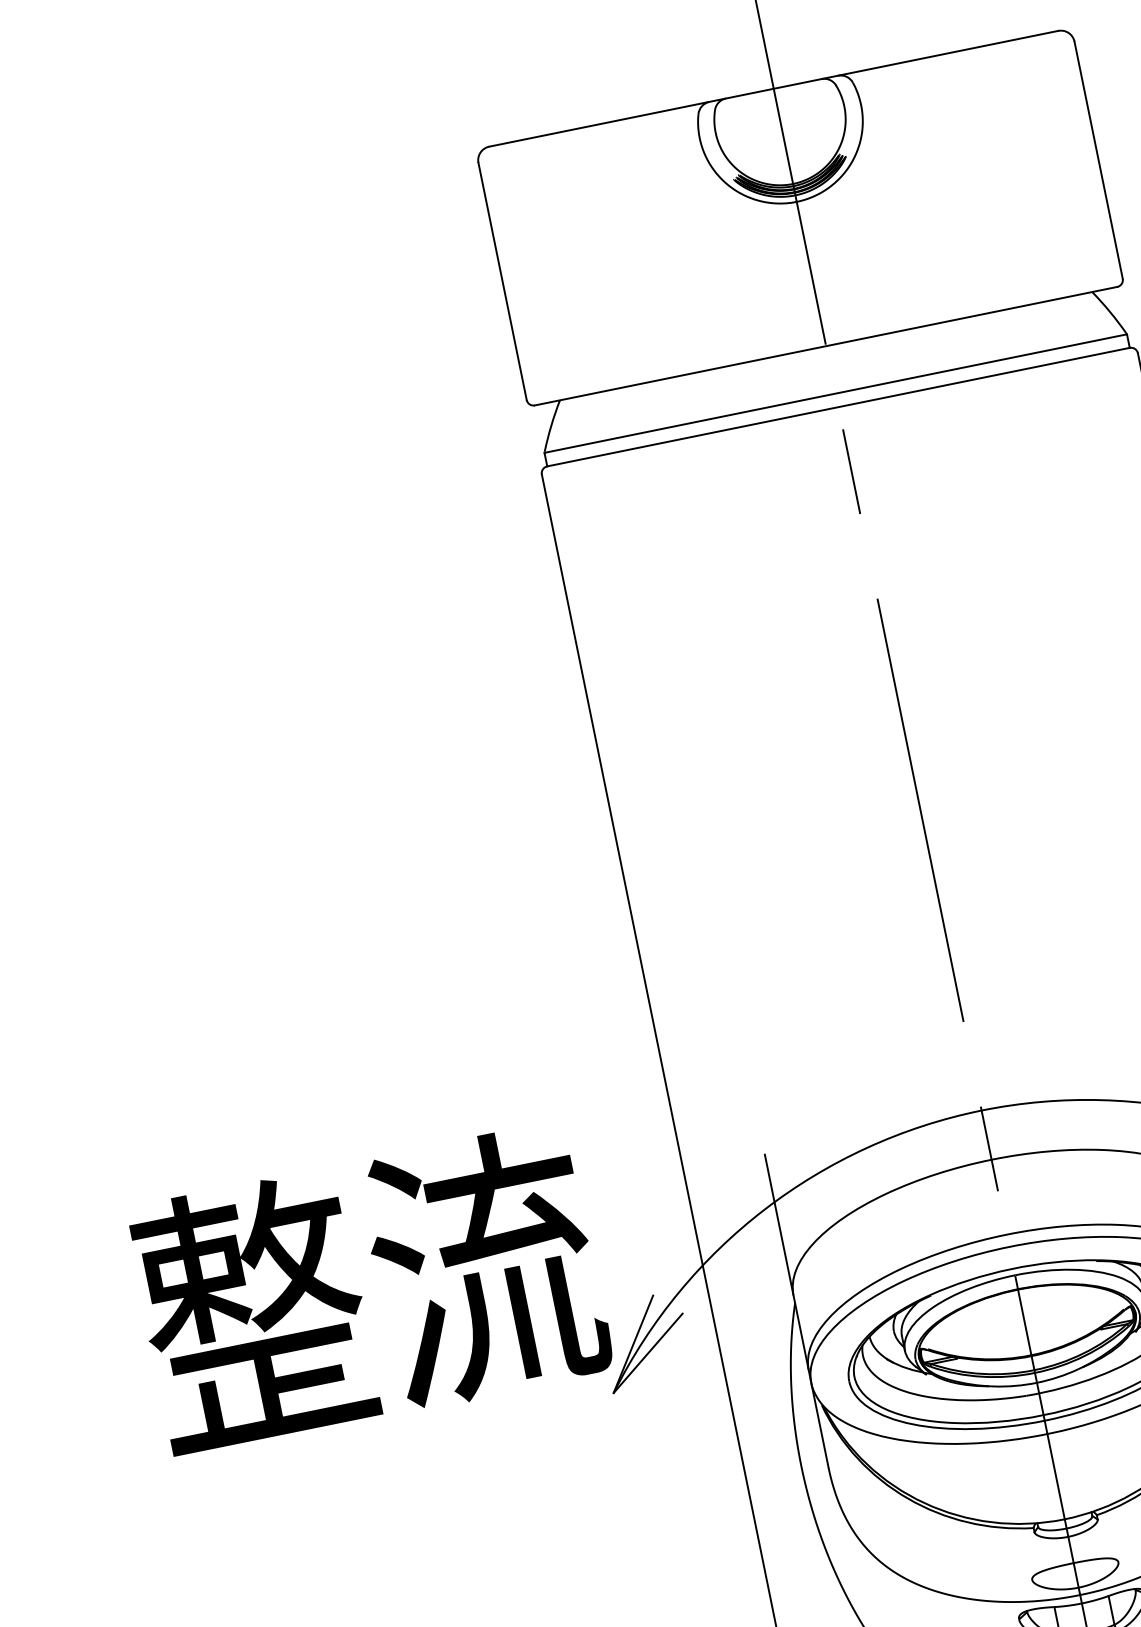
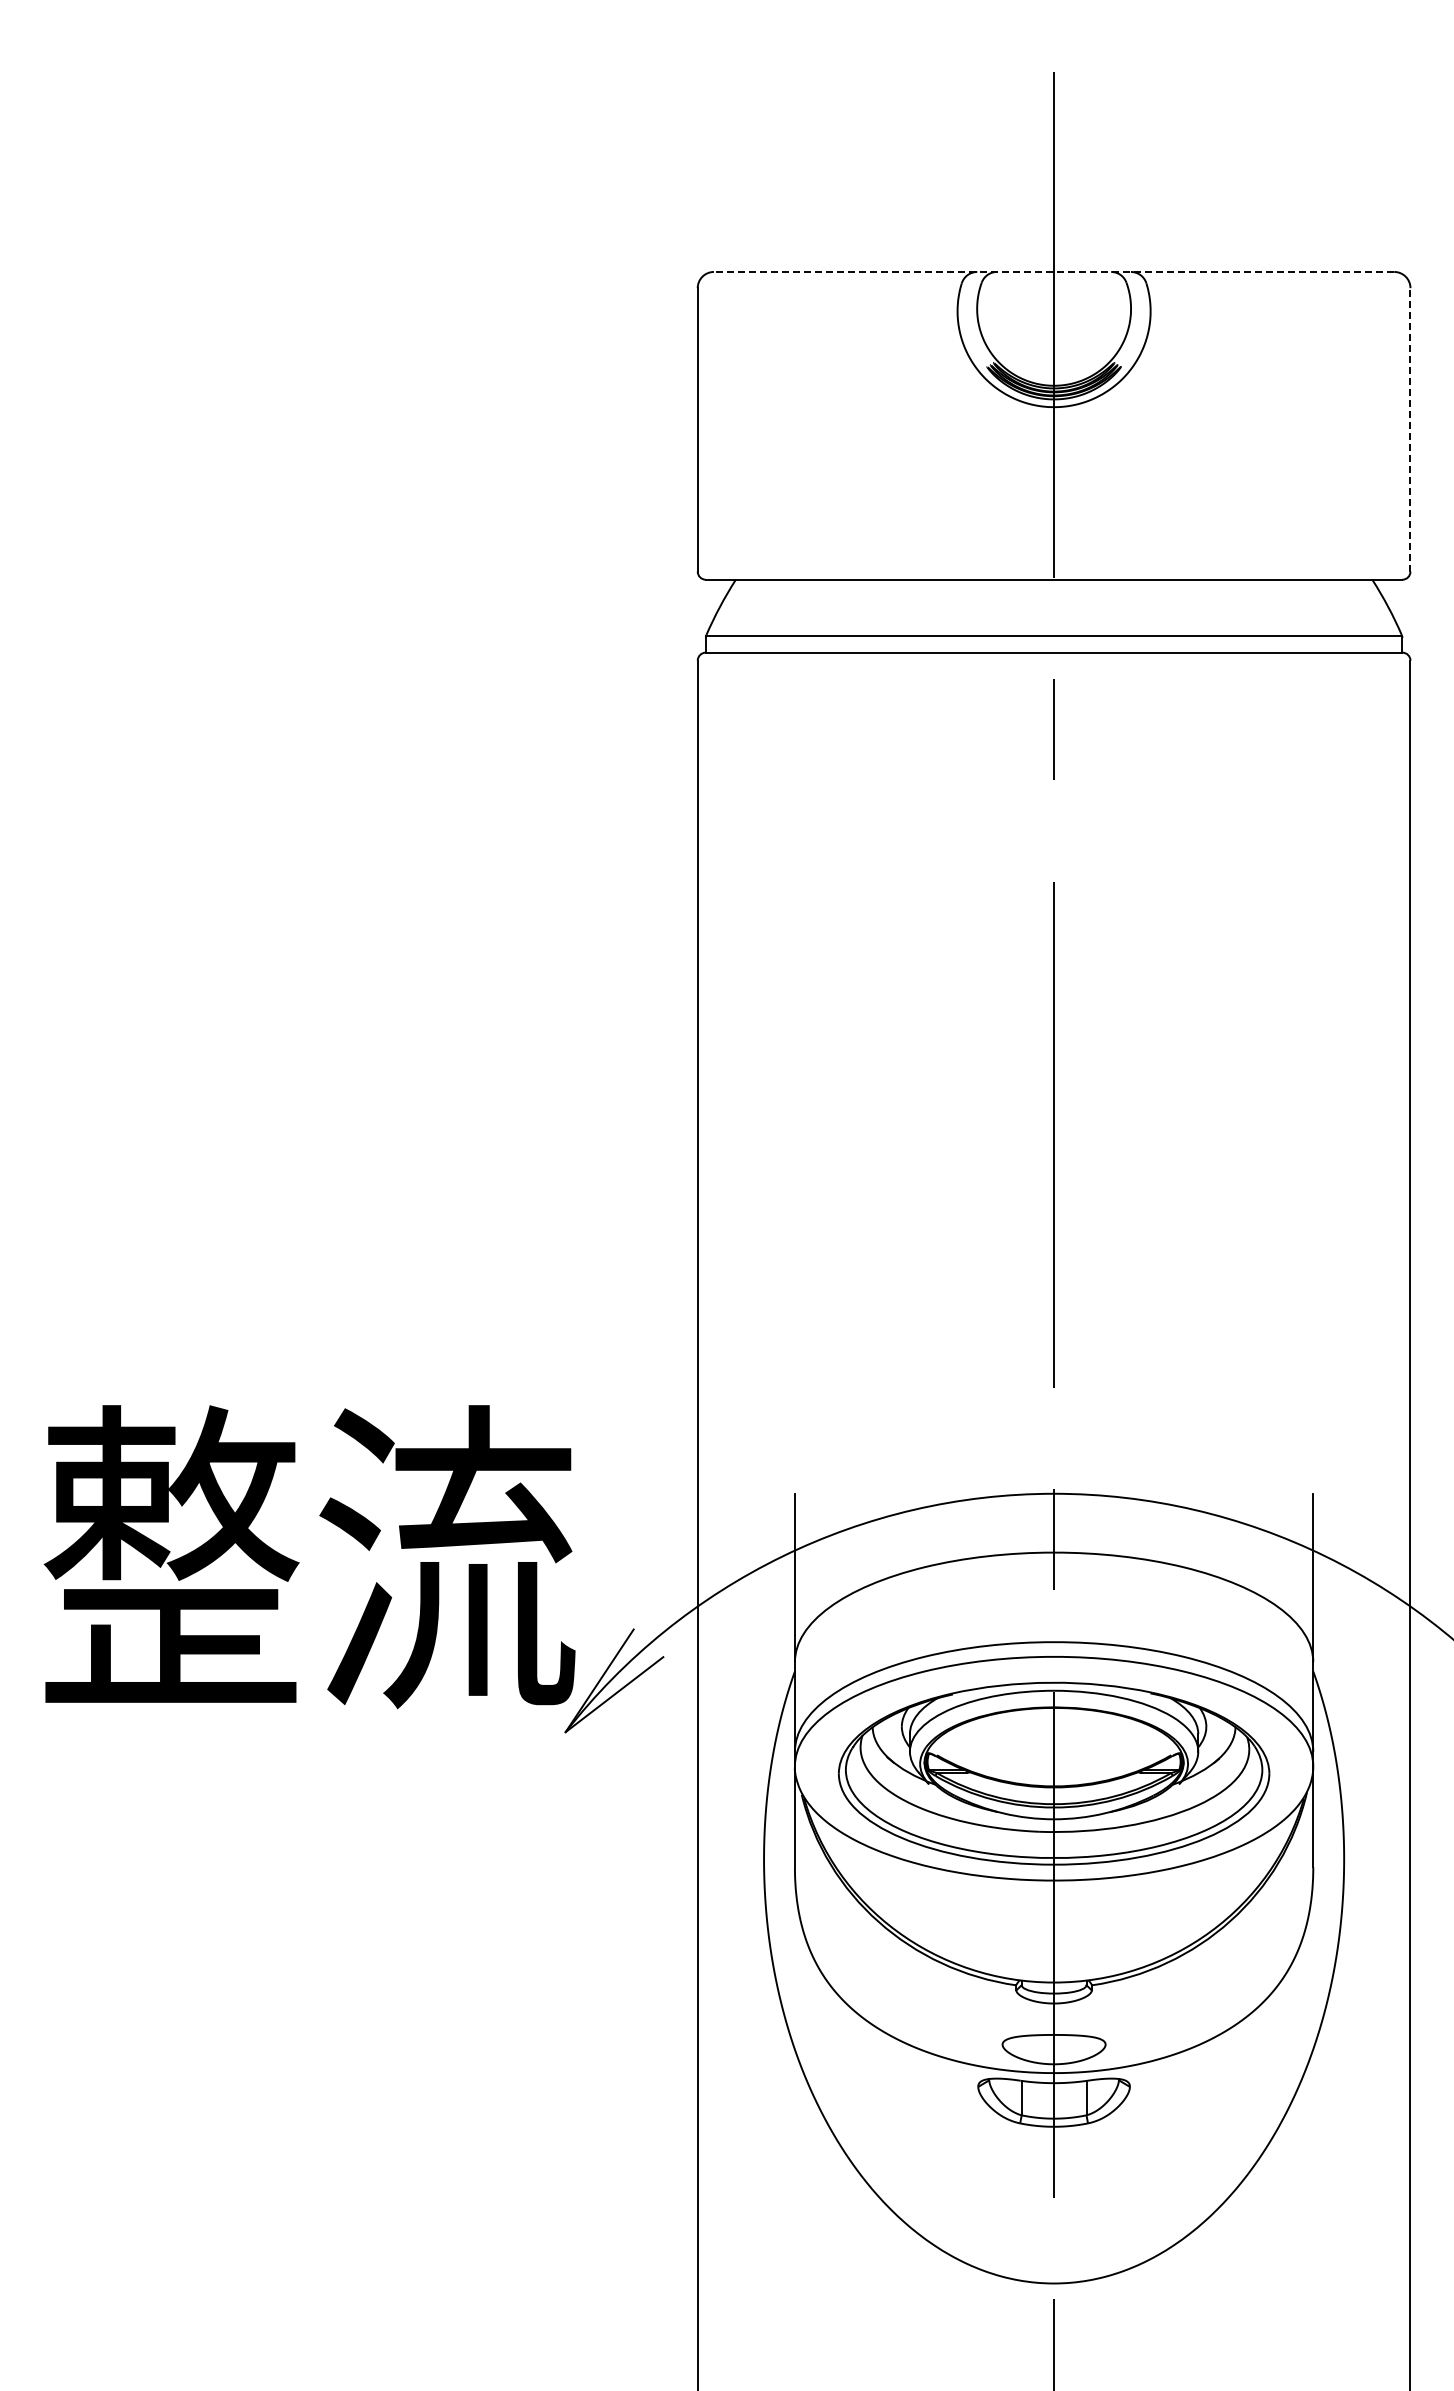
line: (773, 88) -> (1053, 271), solid -> dashed
line: (1098, 159) -> (1410, 429), solid -> dashed

